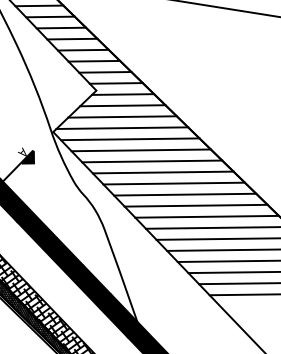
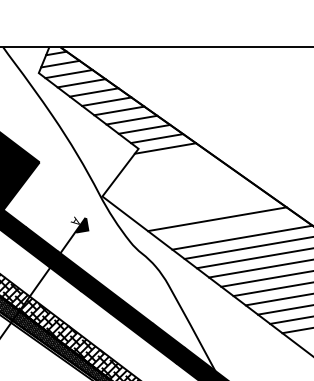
line: (122, 105) -> (166, 159), removed
line: (122, 116) -> (168, 170), removed
line: (121, 127) -> (169, 181), removed
line: (130, 139) -> (179, 191), removed
line: (140, 149) -> (191, 200), removed
line: (152, 160) -> (204, 209), removed
line: (173, 183) -> (229, 228), removed

